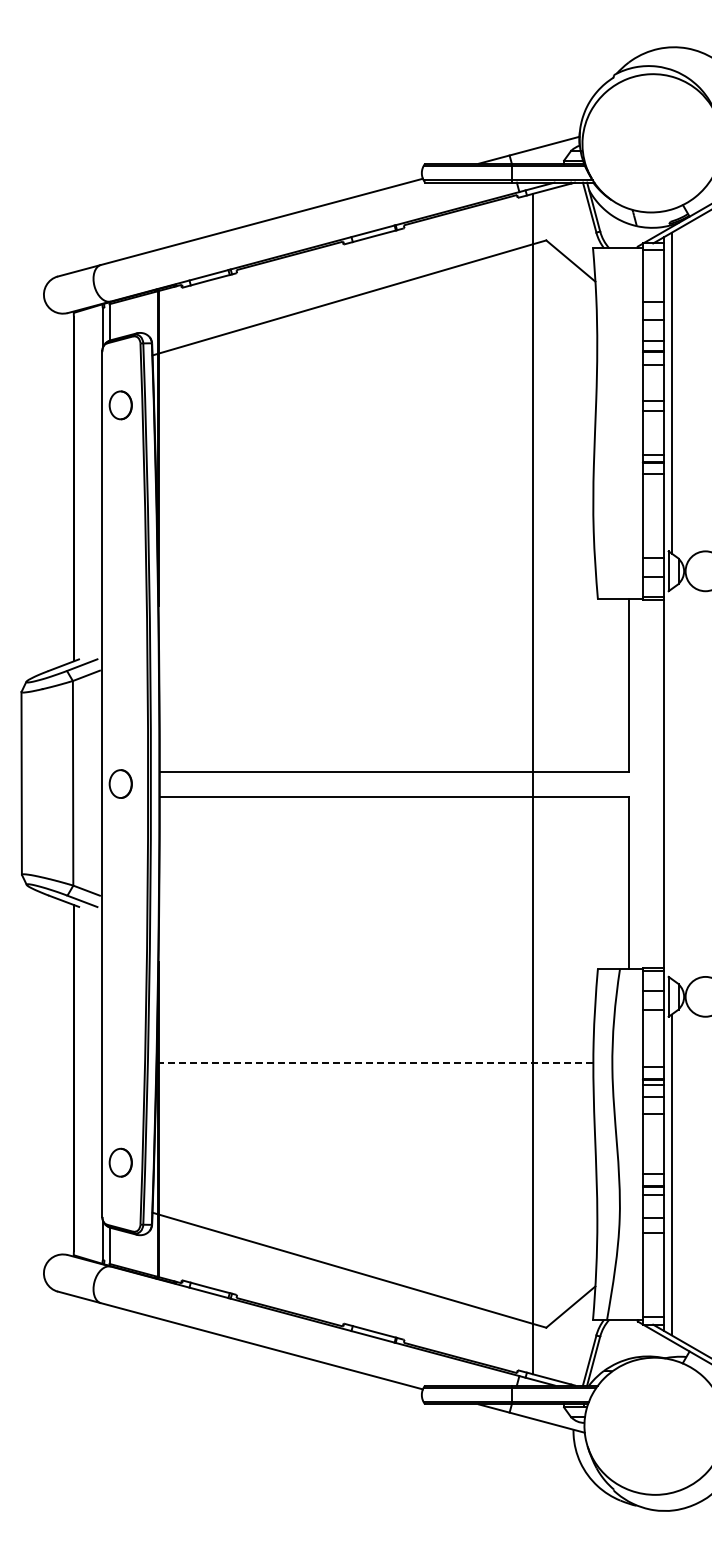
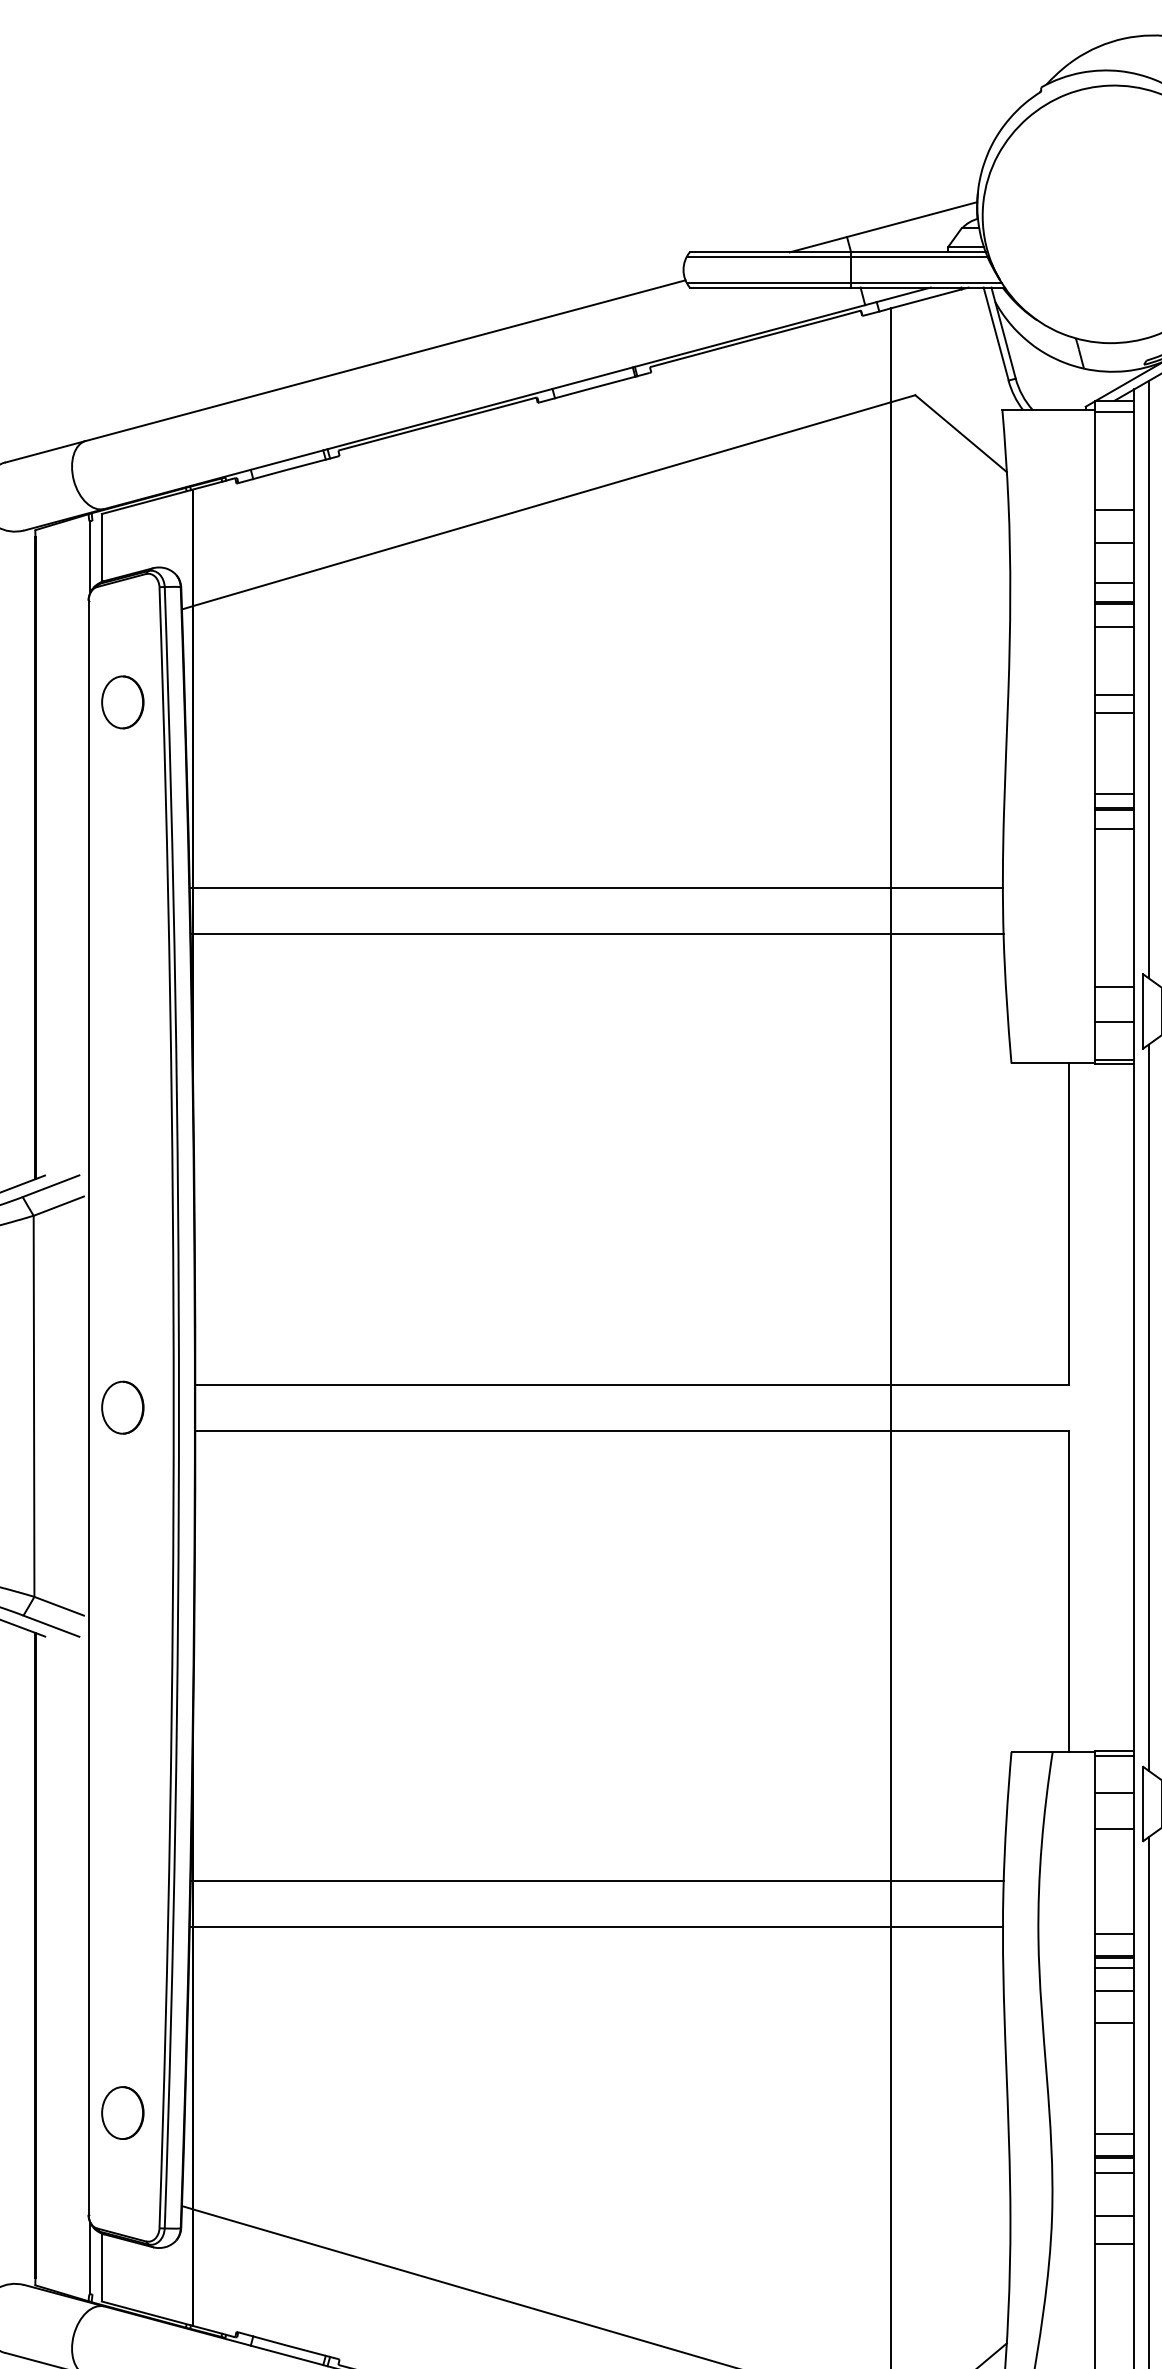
line: (374, 505) -> (595, 888), added
line: (375, 529) -> (597, 933), added
line: (671, 784) -> (1148, 1408), added
line: (375, 1038) -> (597, 1881), added
line: (374, 1063) -> (595, 1928), dashed -> solid

